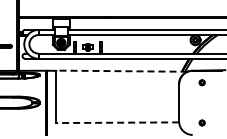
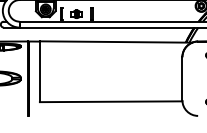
line: (121, 71) -> (115, 42), dashed -> solid
line: (117, 122) -> (110, 101), dashed -> solid

